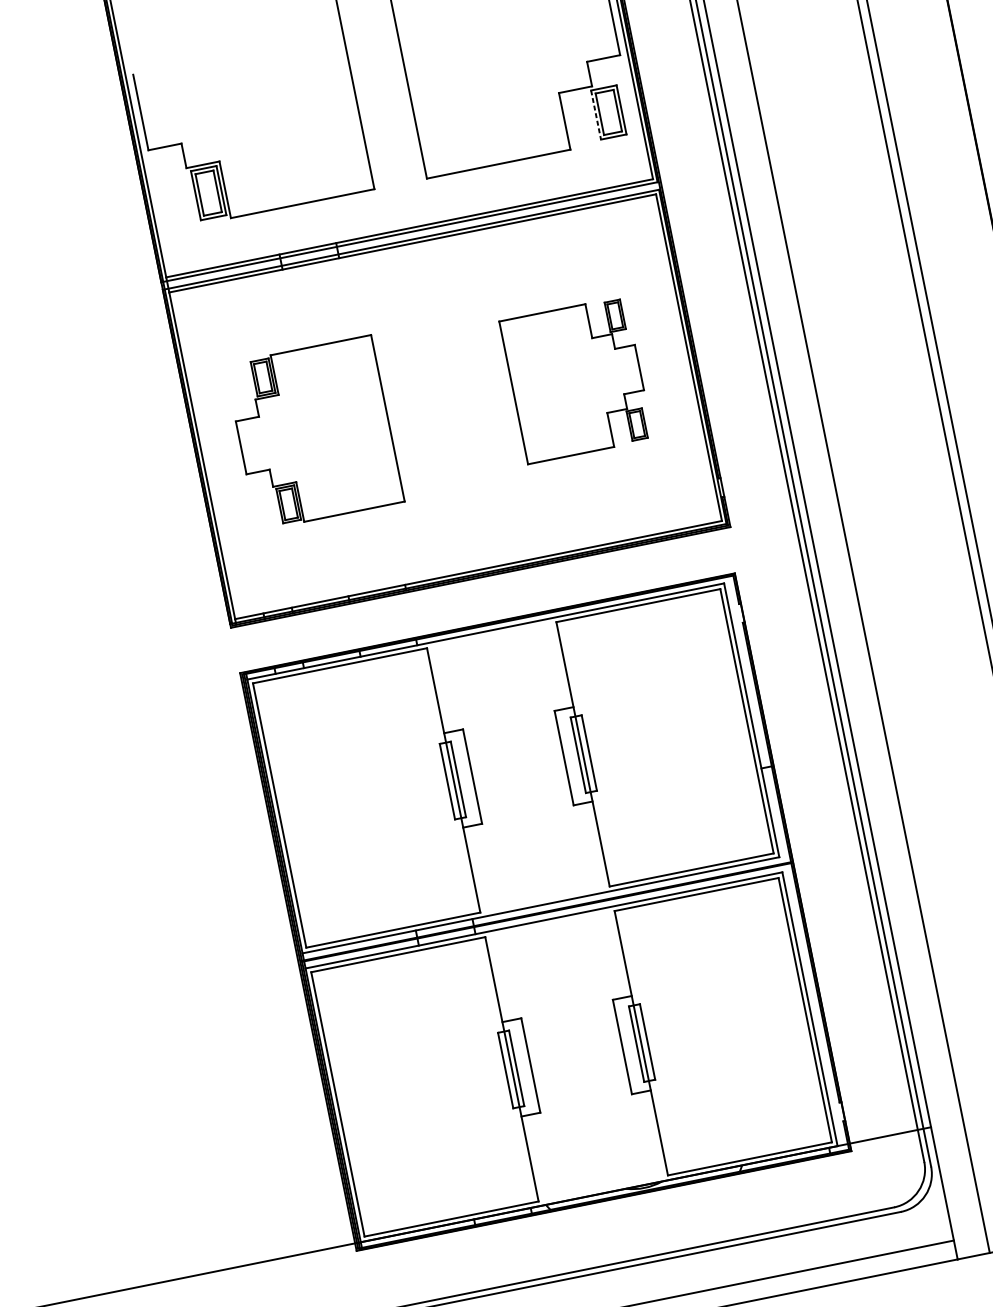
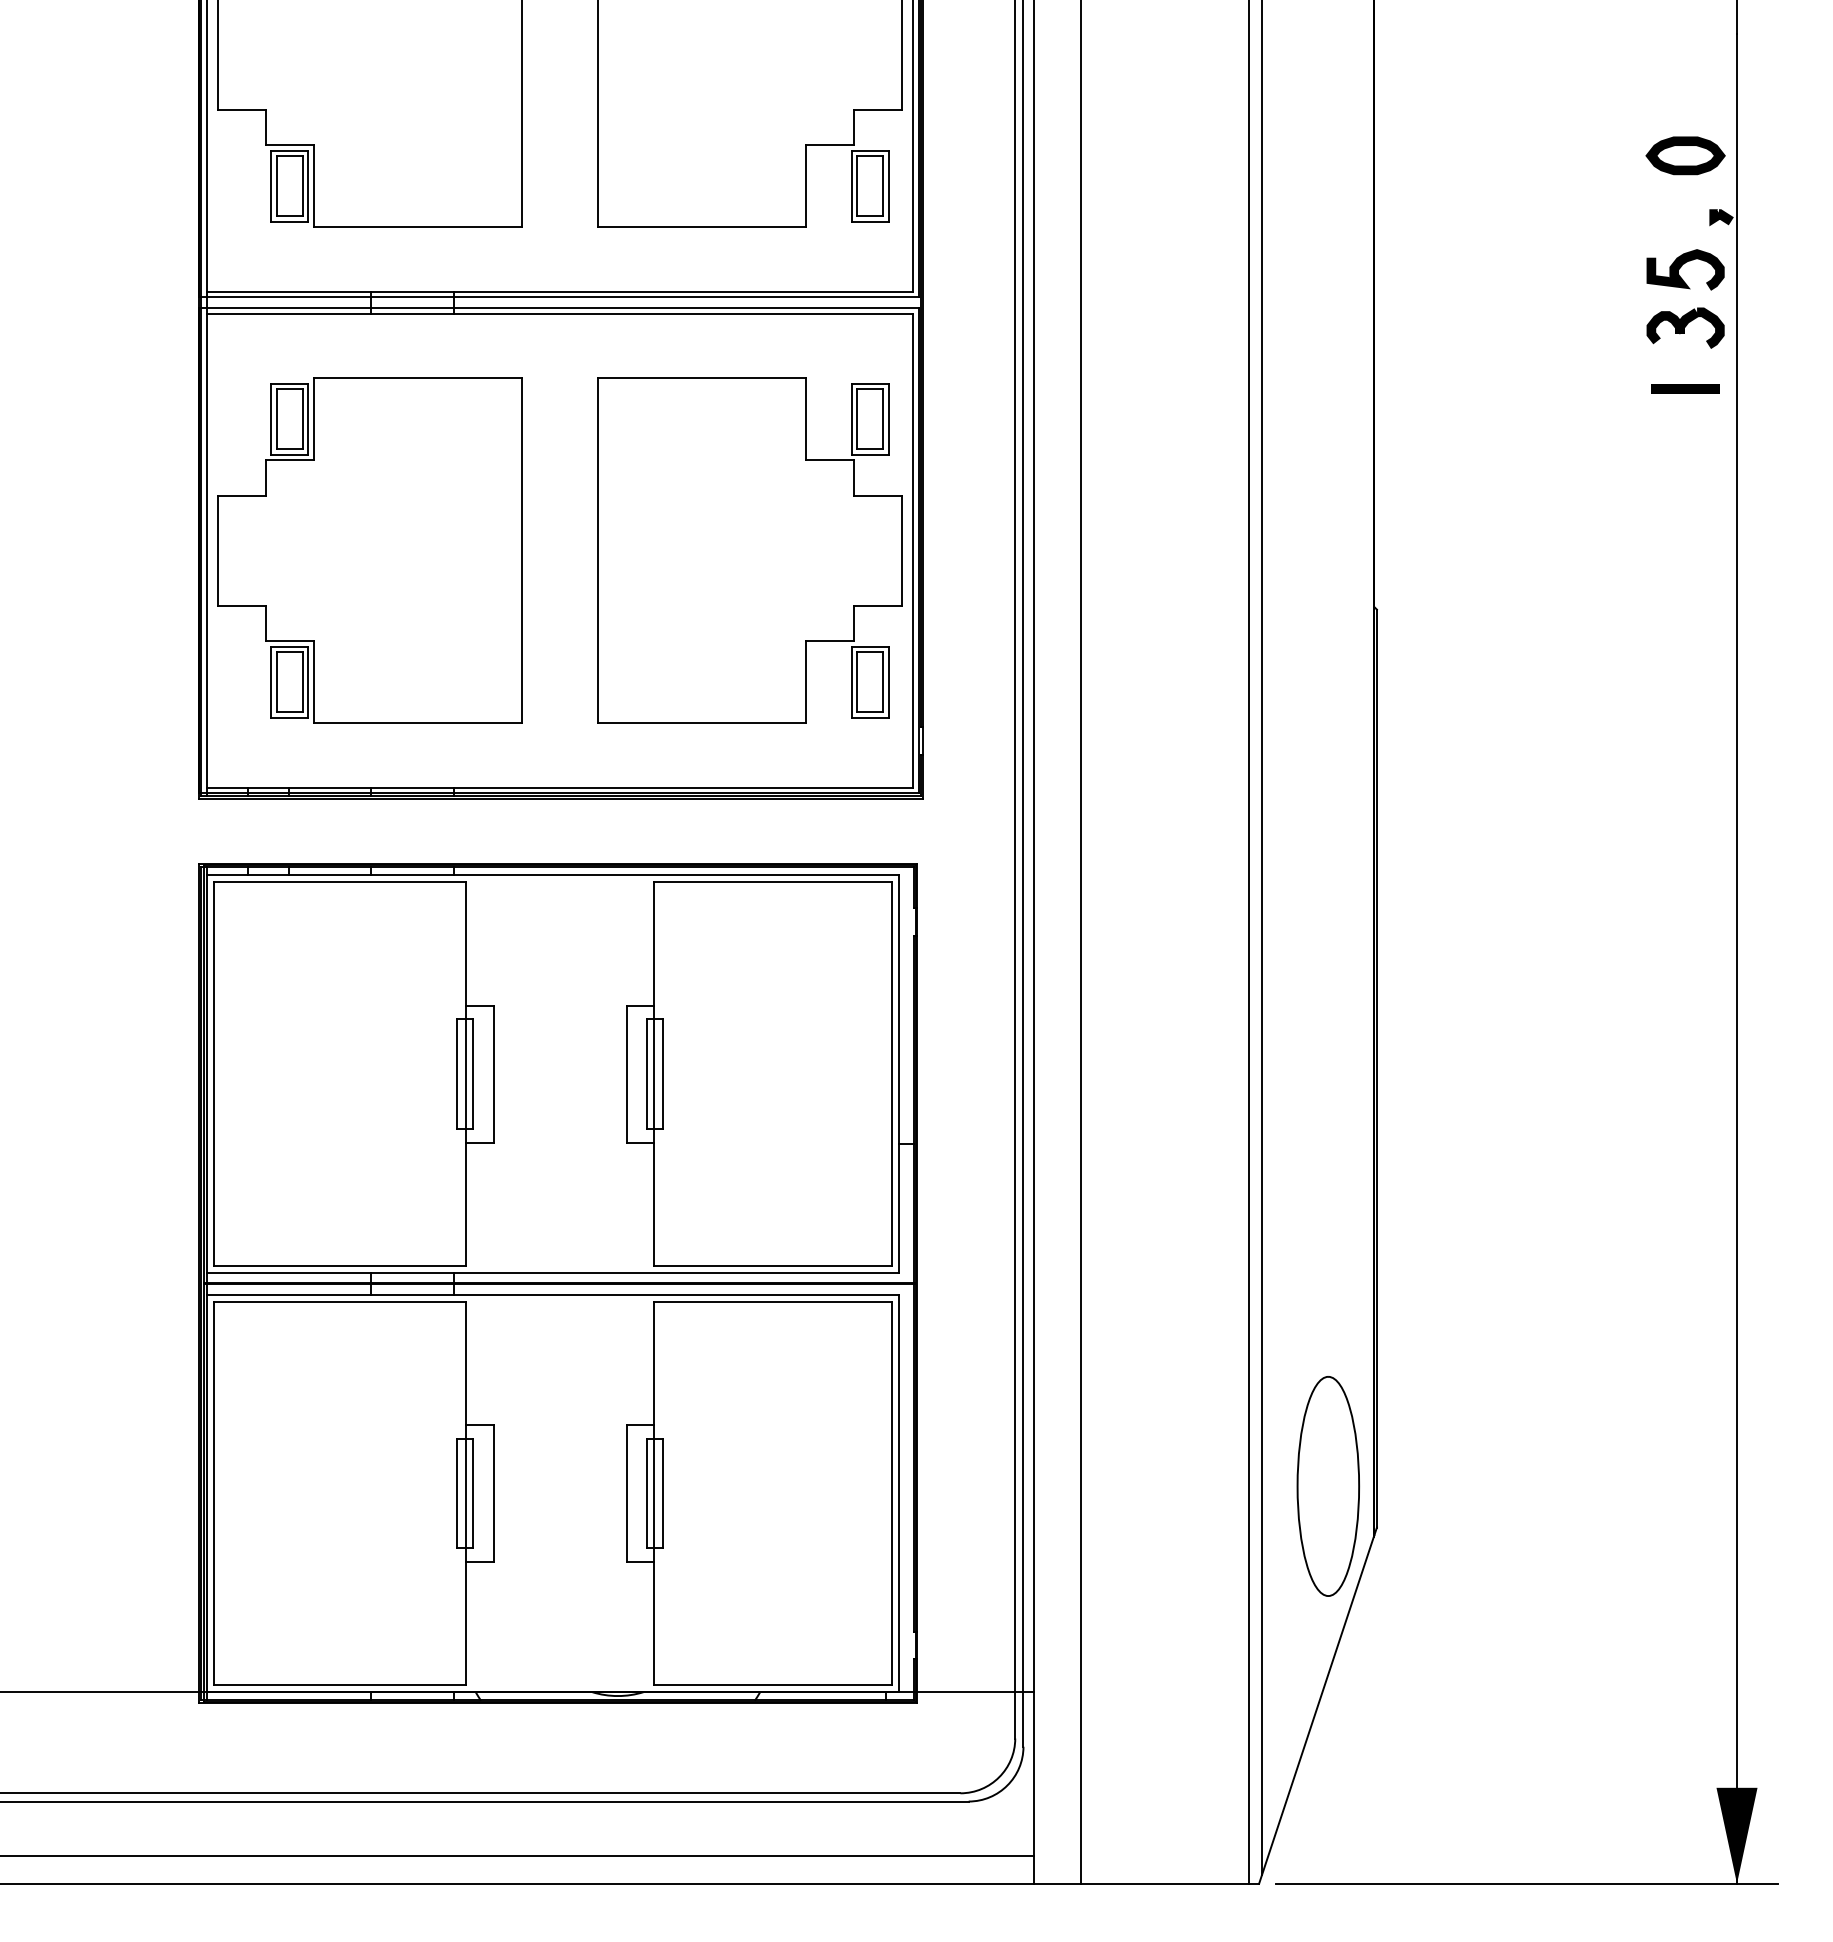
line: (595, 115) -> (851, 186), dashed -> solid
part: (576, 380) -> (749, 550), size x1.67
part: (314, 433) -> (369, 550), size x1.43

